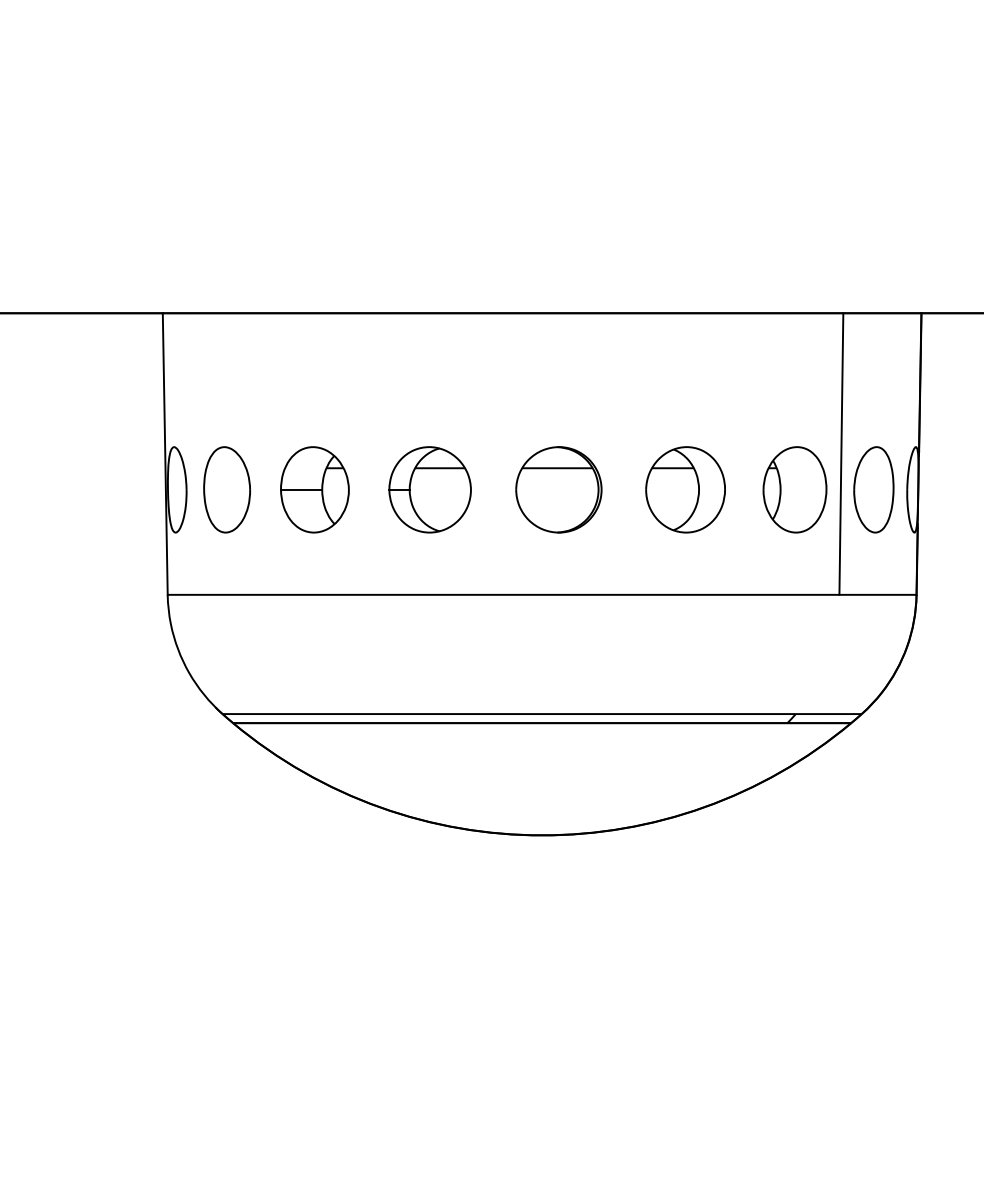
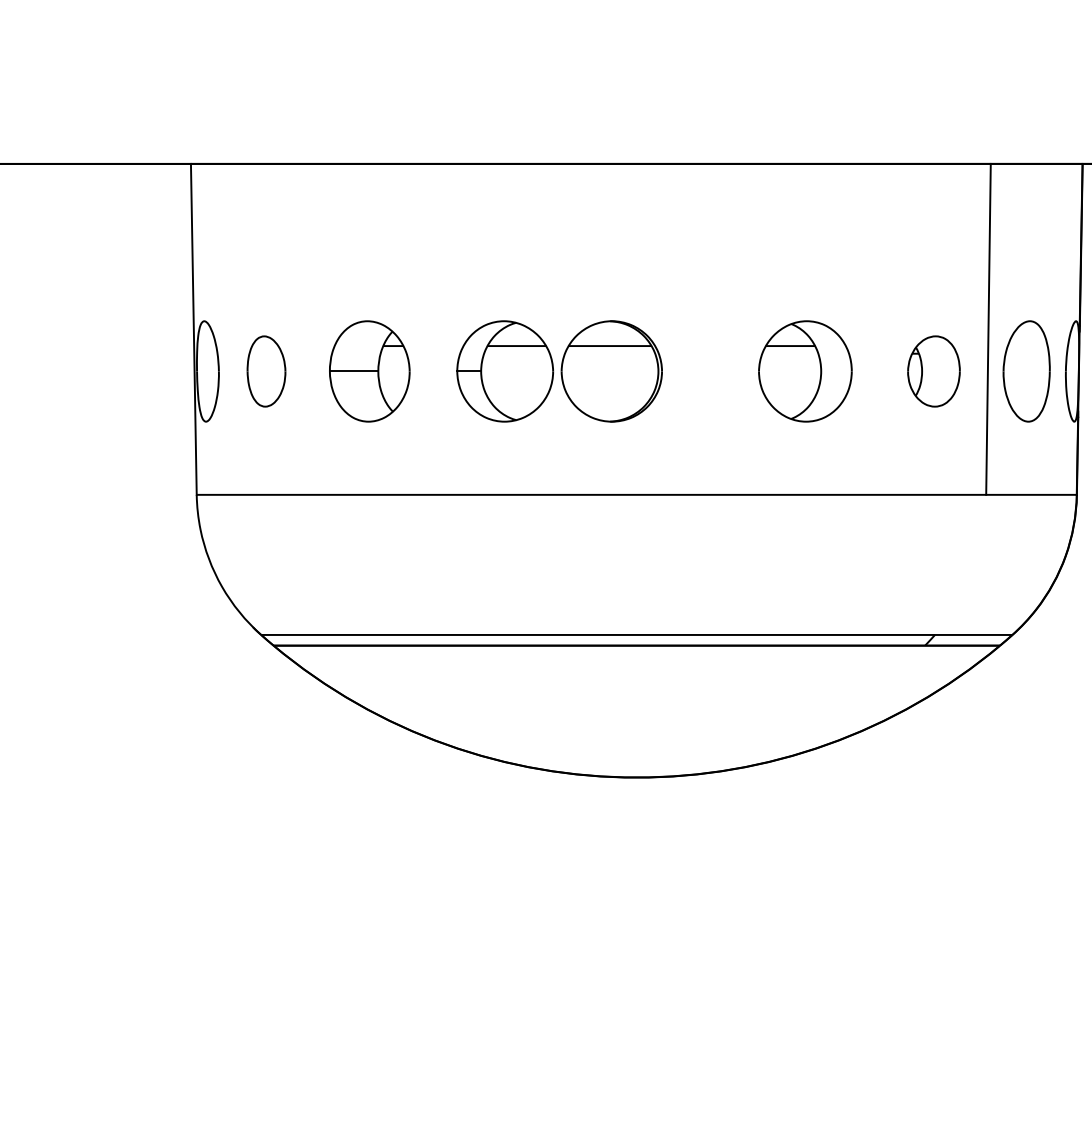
part: (226, 489) -> (265, 371), size x0.7
part: (558, 489) -> (611, 371), moved
part: (794, 489) -> (933, 371), size x0.7

